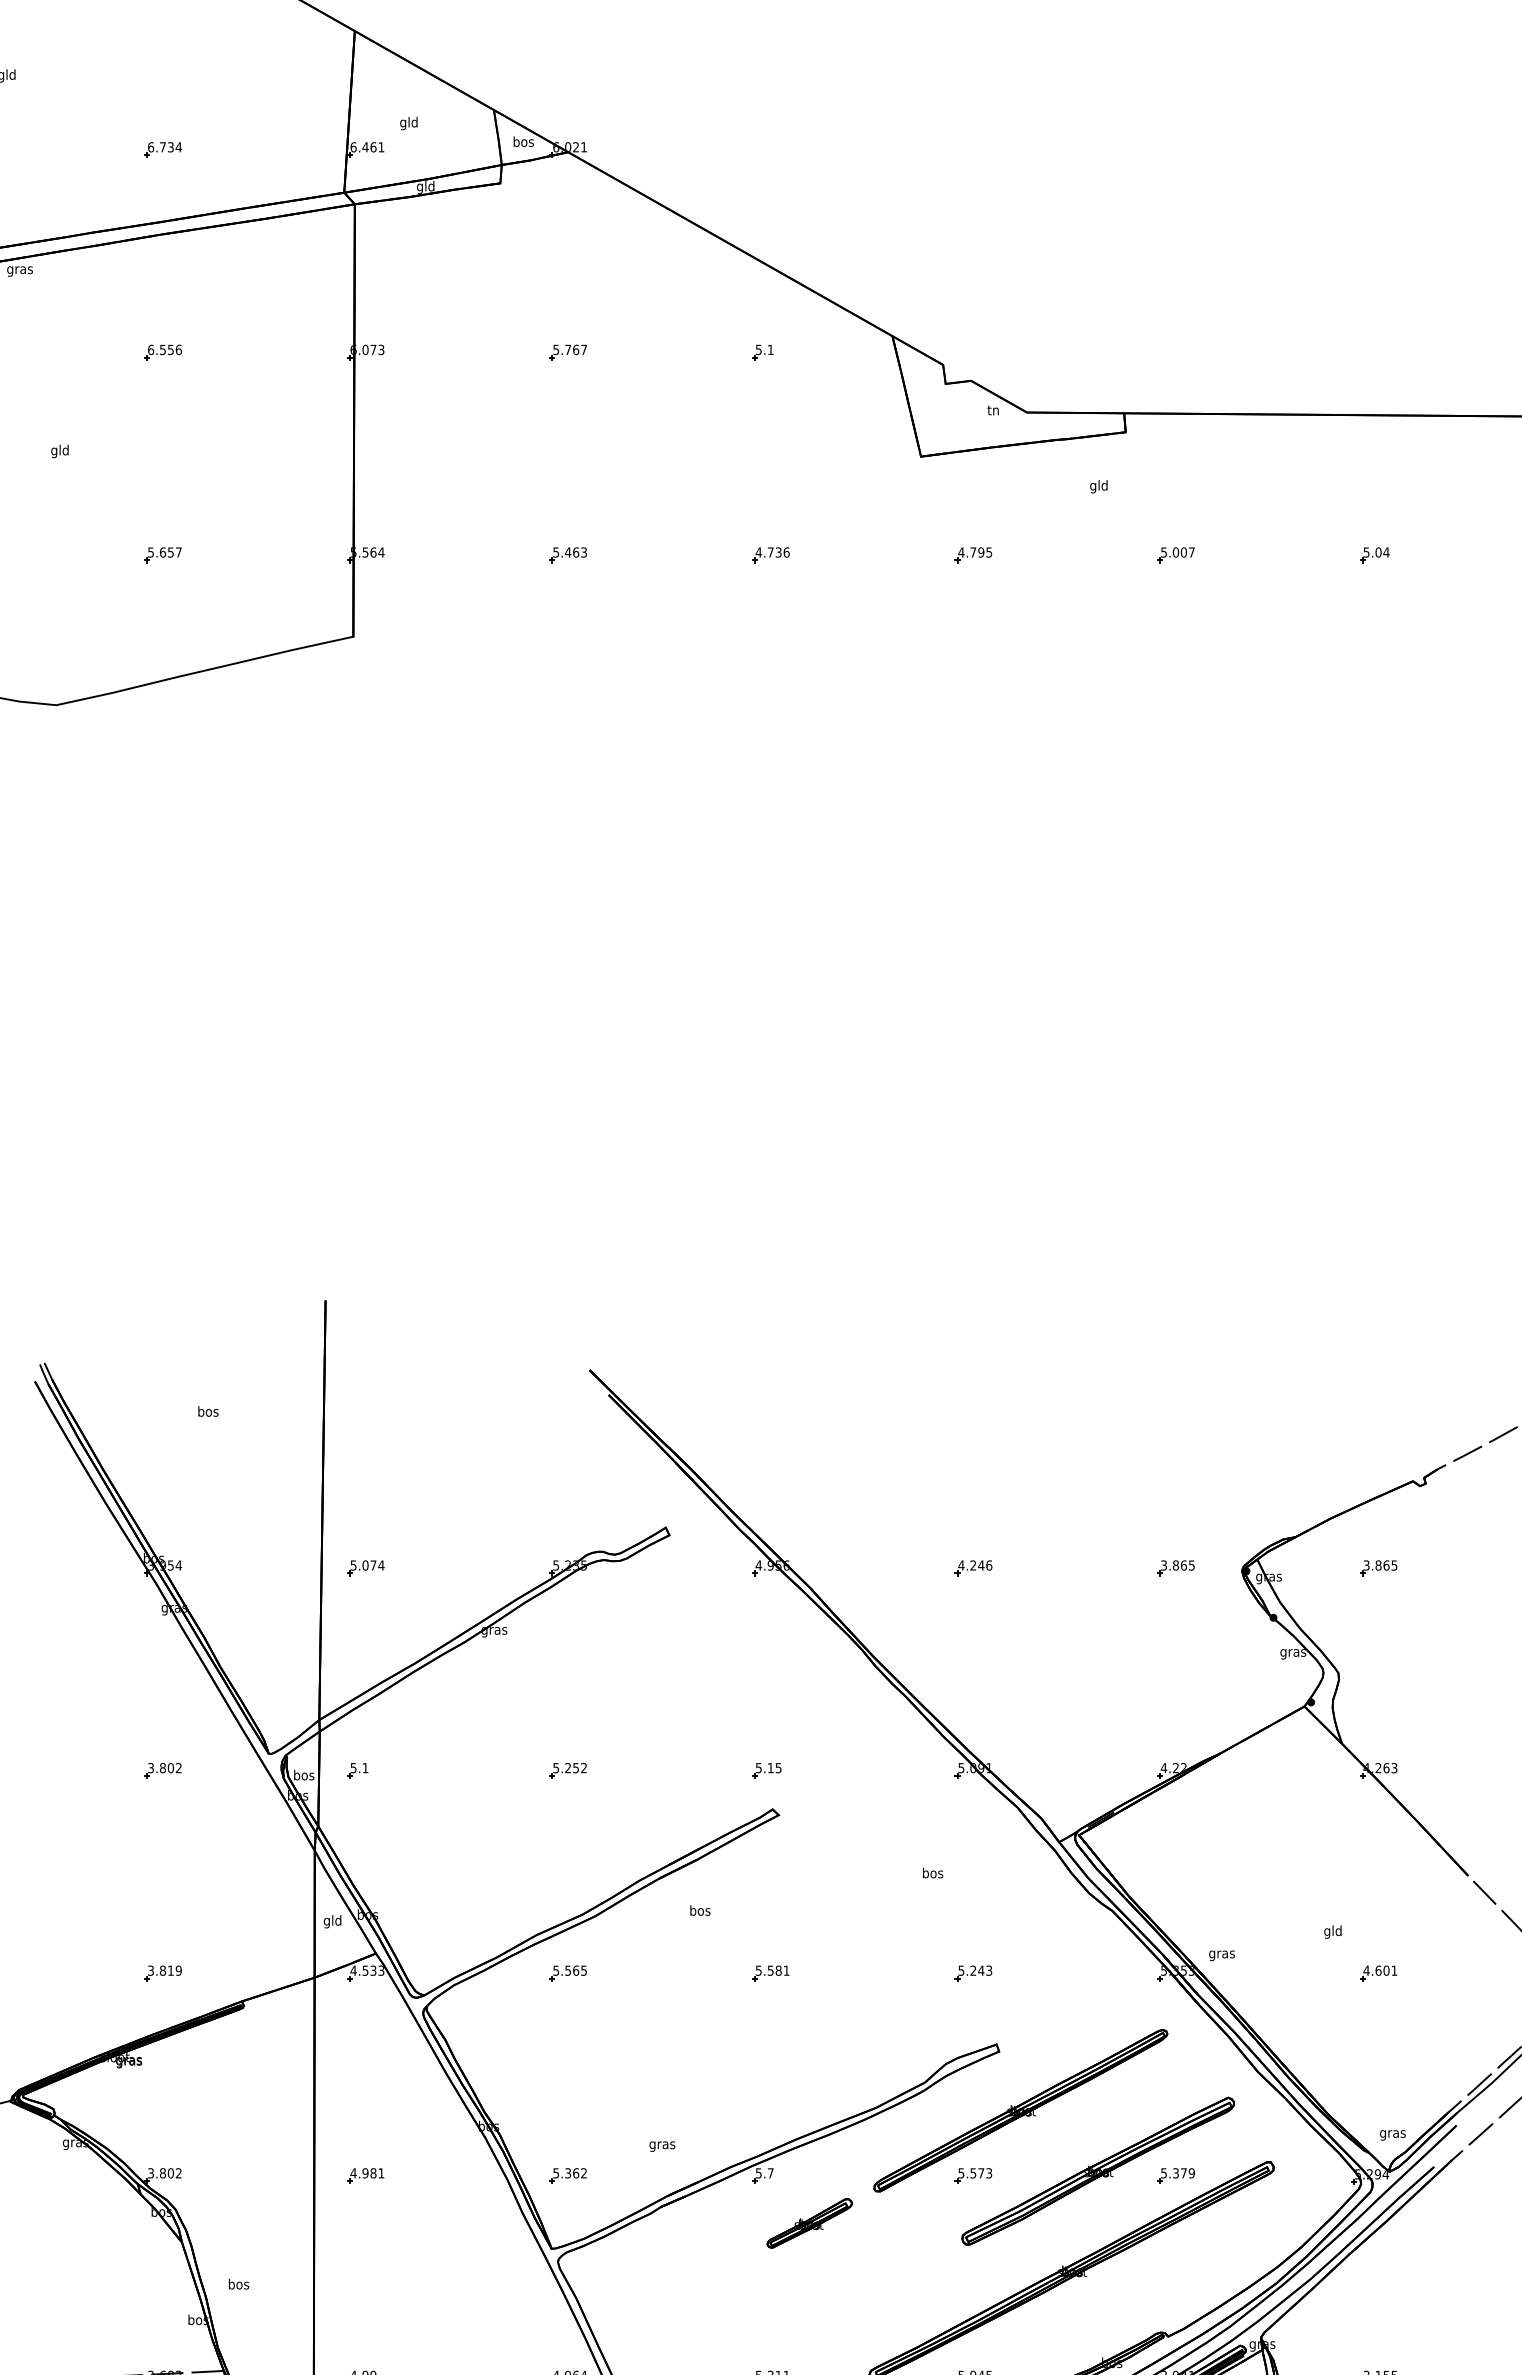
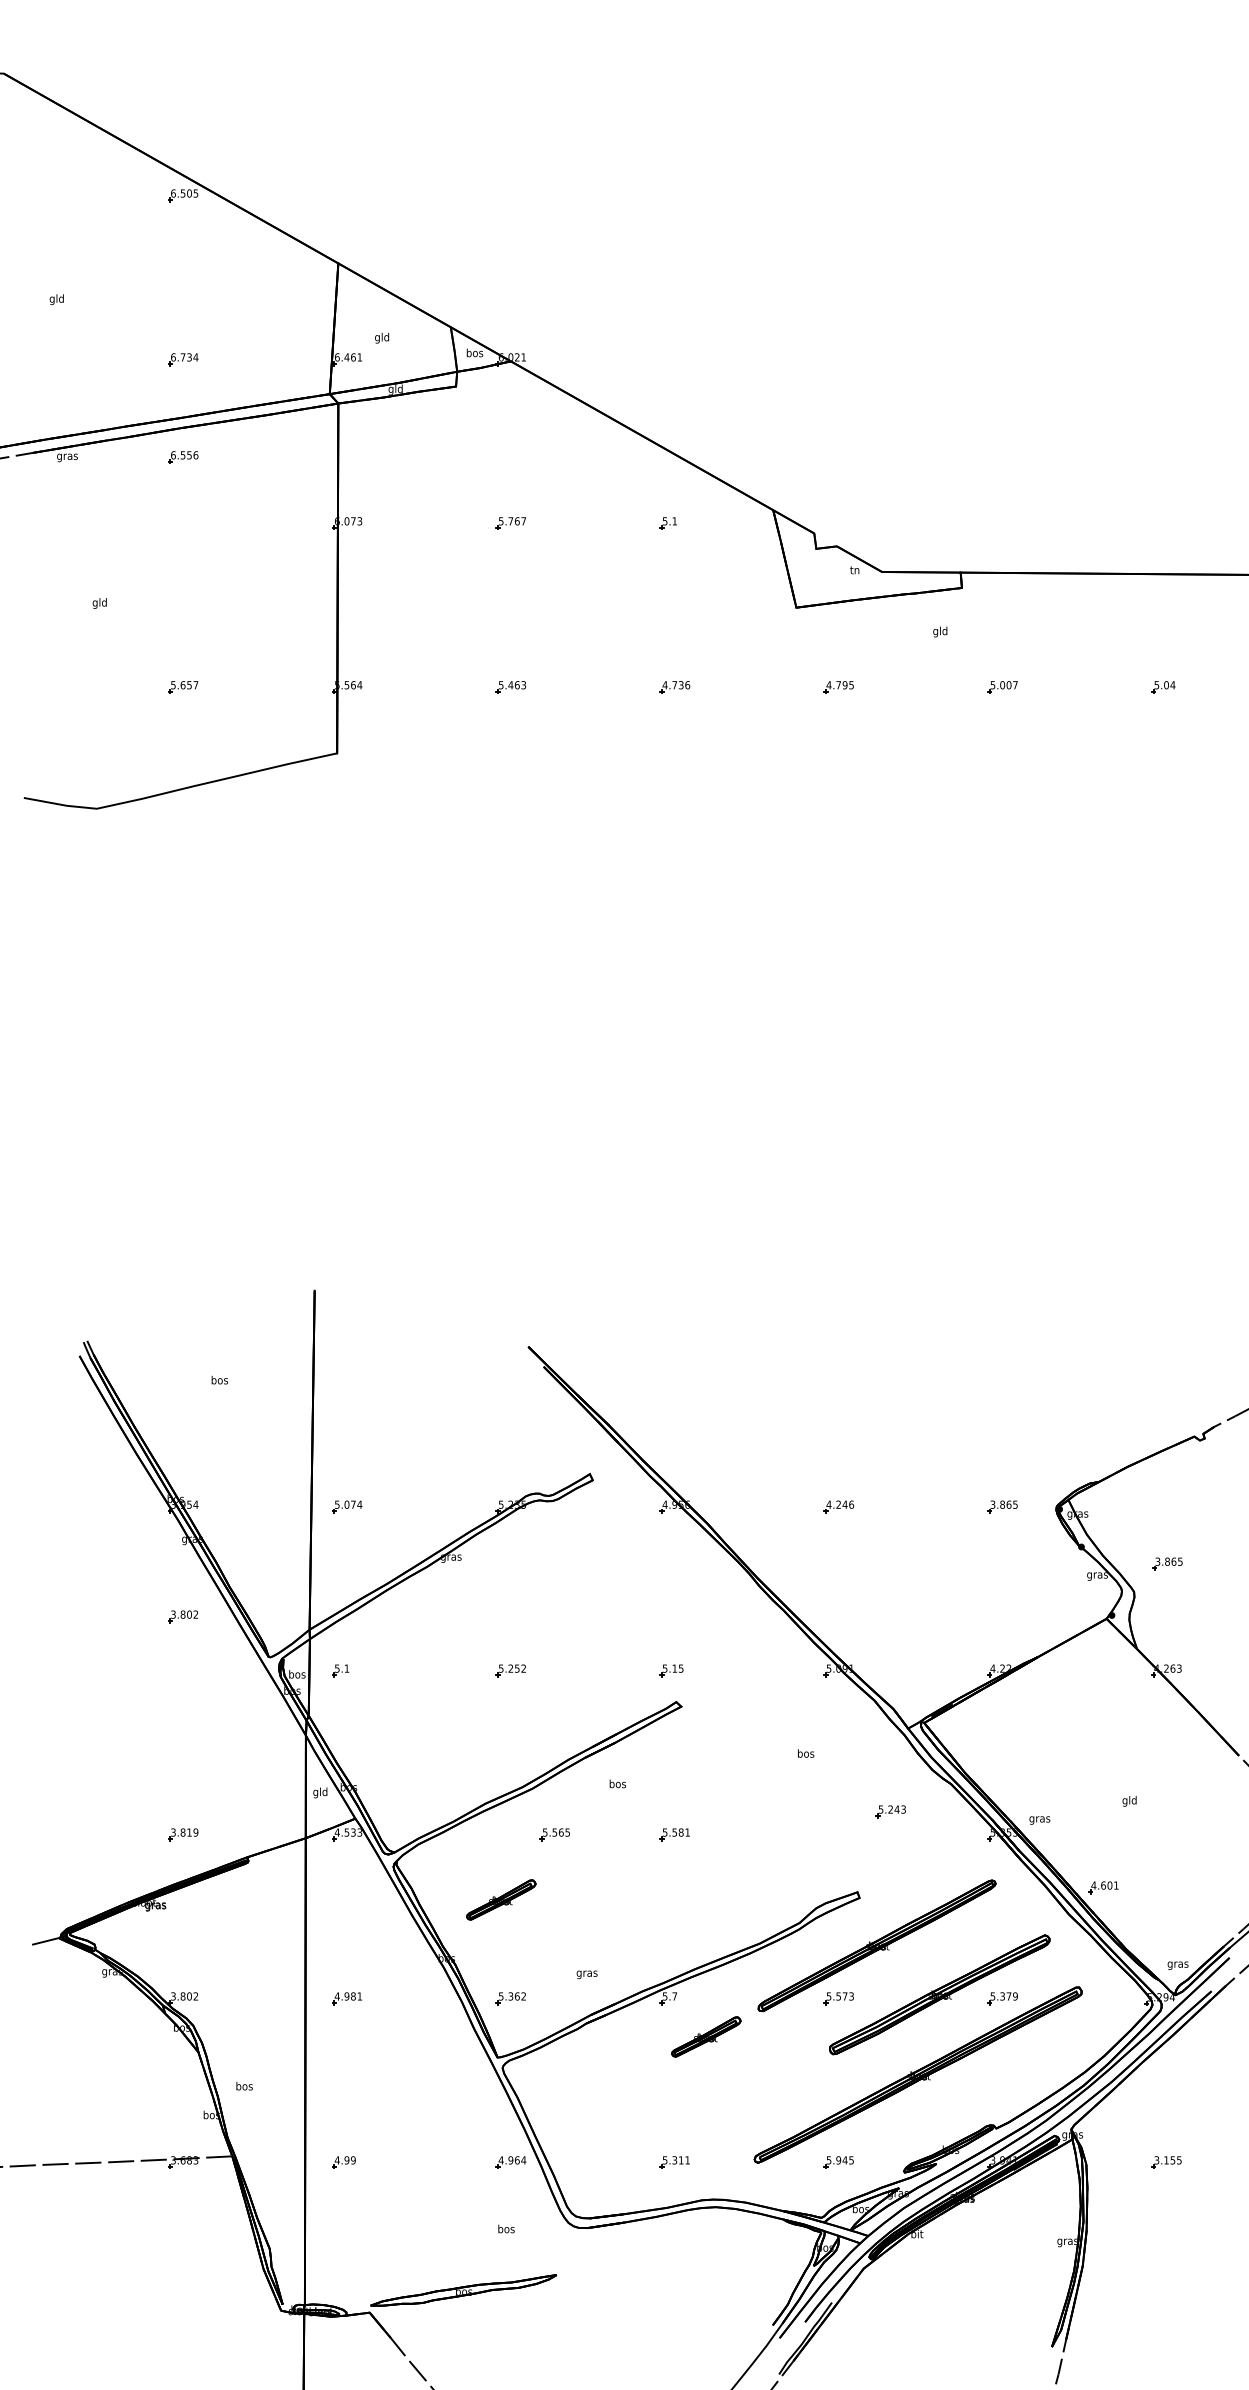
part: (163, 352) -> (183, 457), moved
part: (1378, 1567) -> (1167, 1563), moved
part: (163, 1770) -> (183, 1616), moved
part: (567, 1973) -> (554, 1834), moved
part: (973, 1973) -> (890, 1811), moved
part: (1378, 1973) -> (1103, 1887), moved
part: (556, 2053) -> (501, 1899), added

